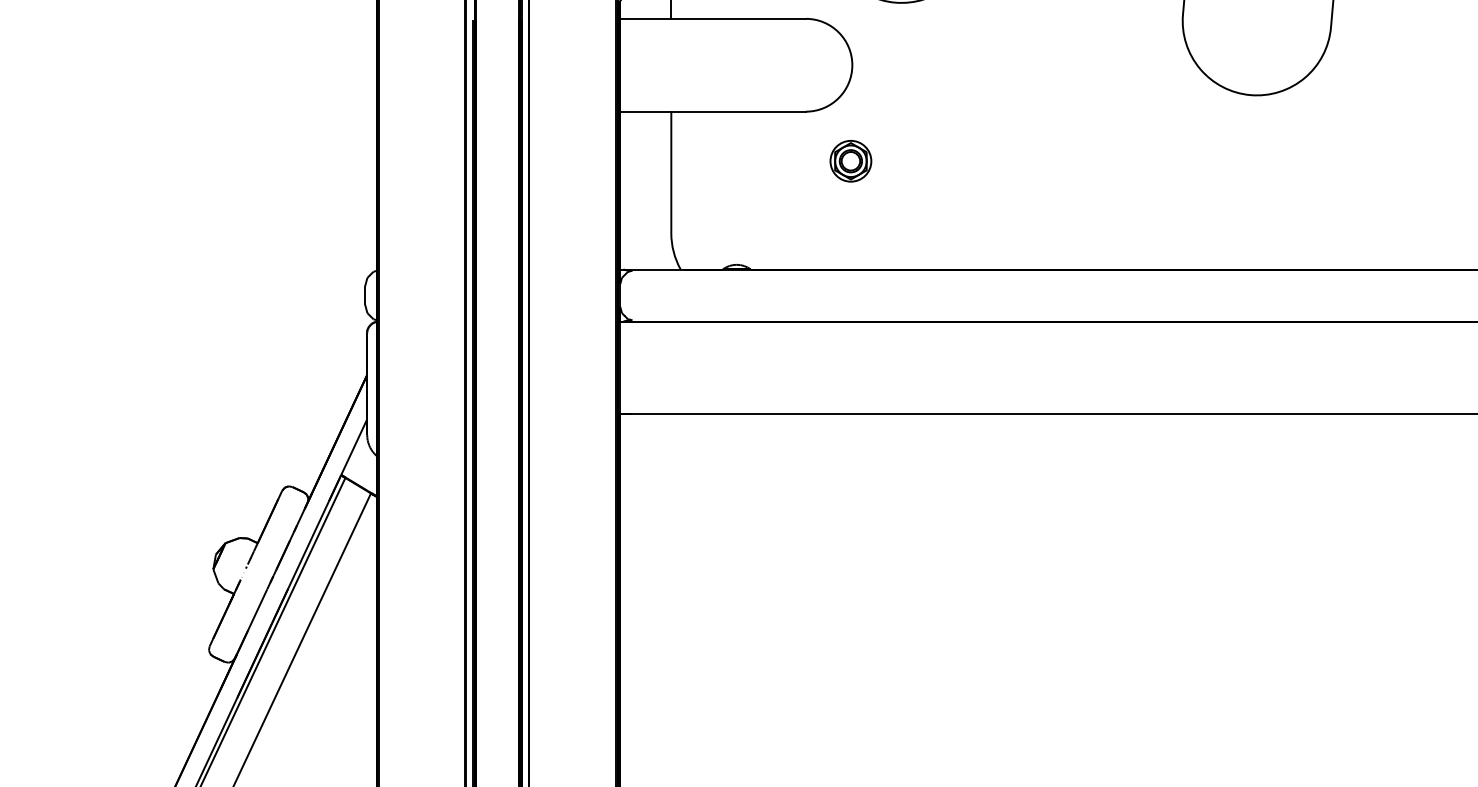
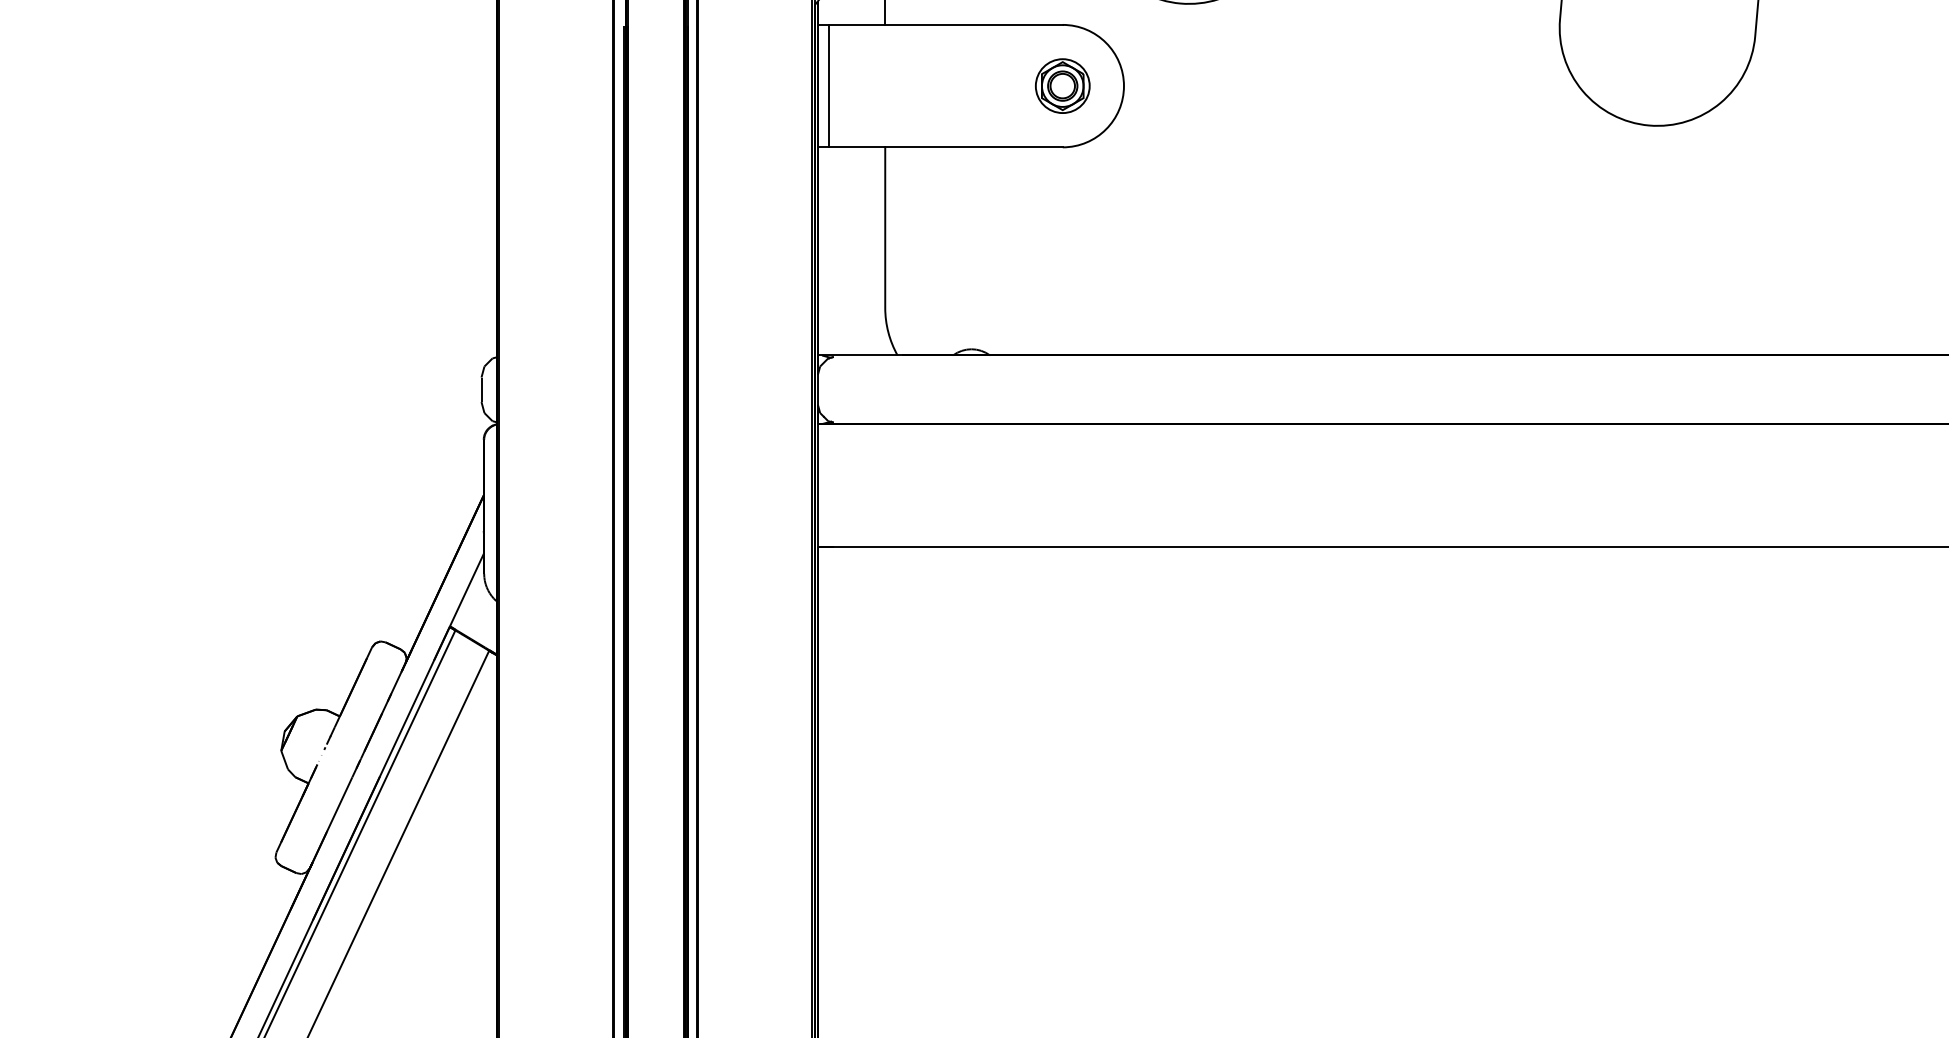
line: (628, 64) -> (828, 85), added
part: (850, 161) -> (1062, 86), moved

